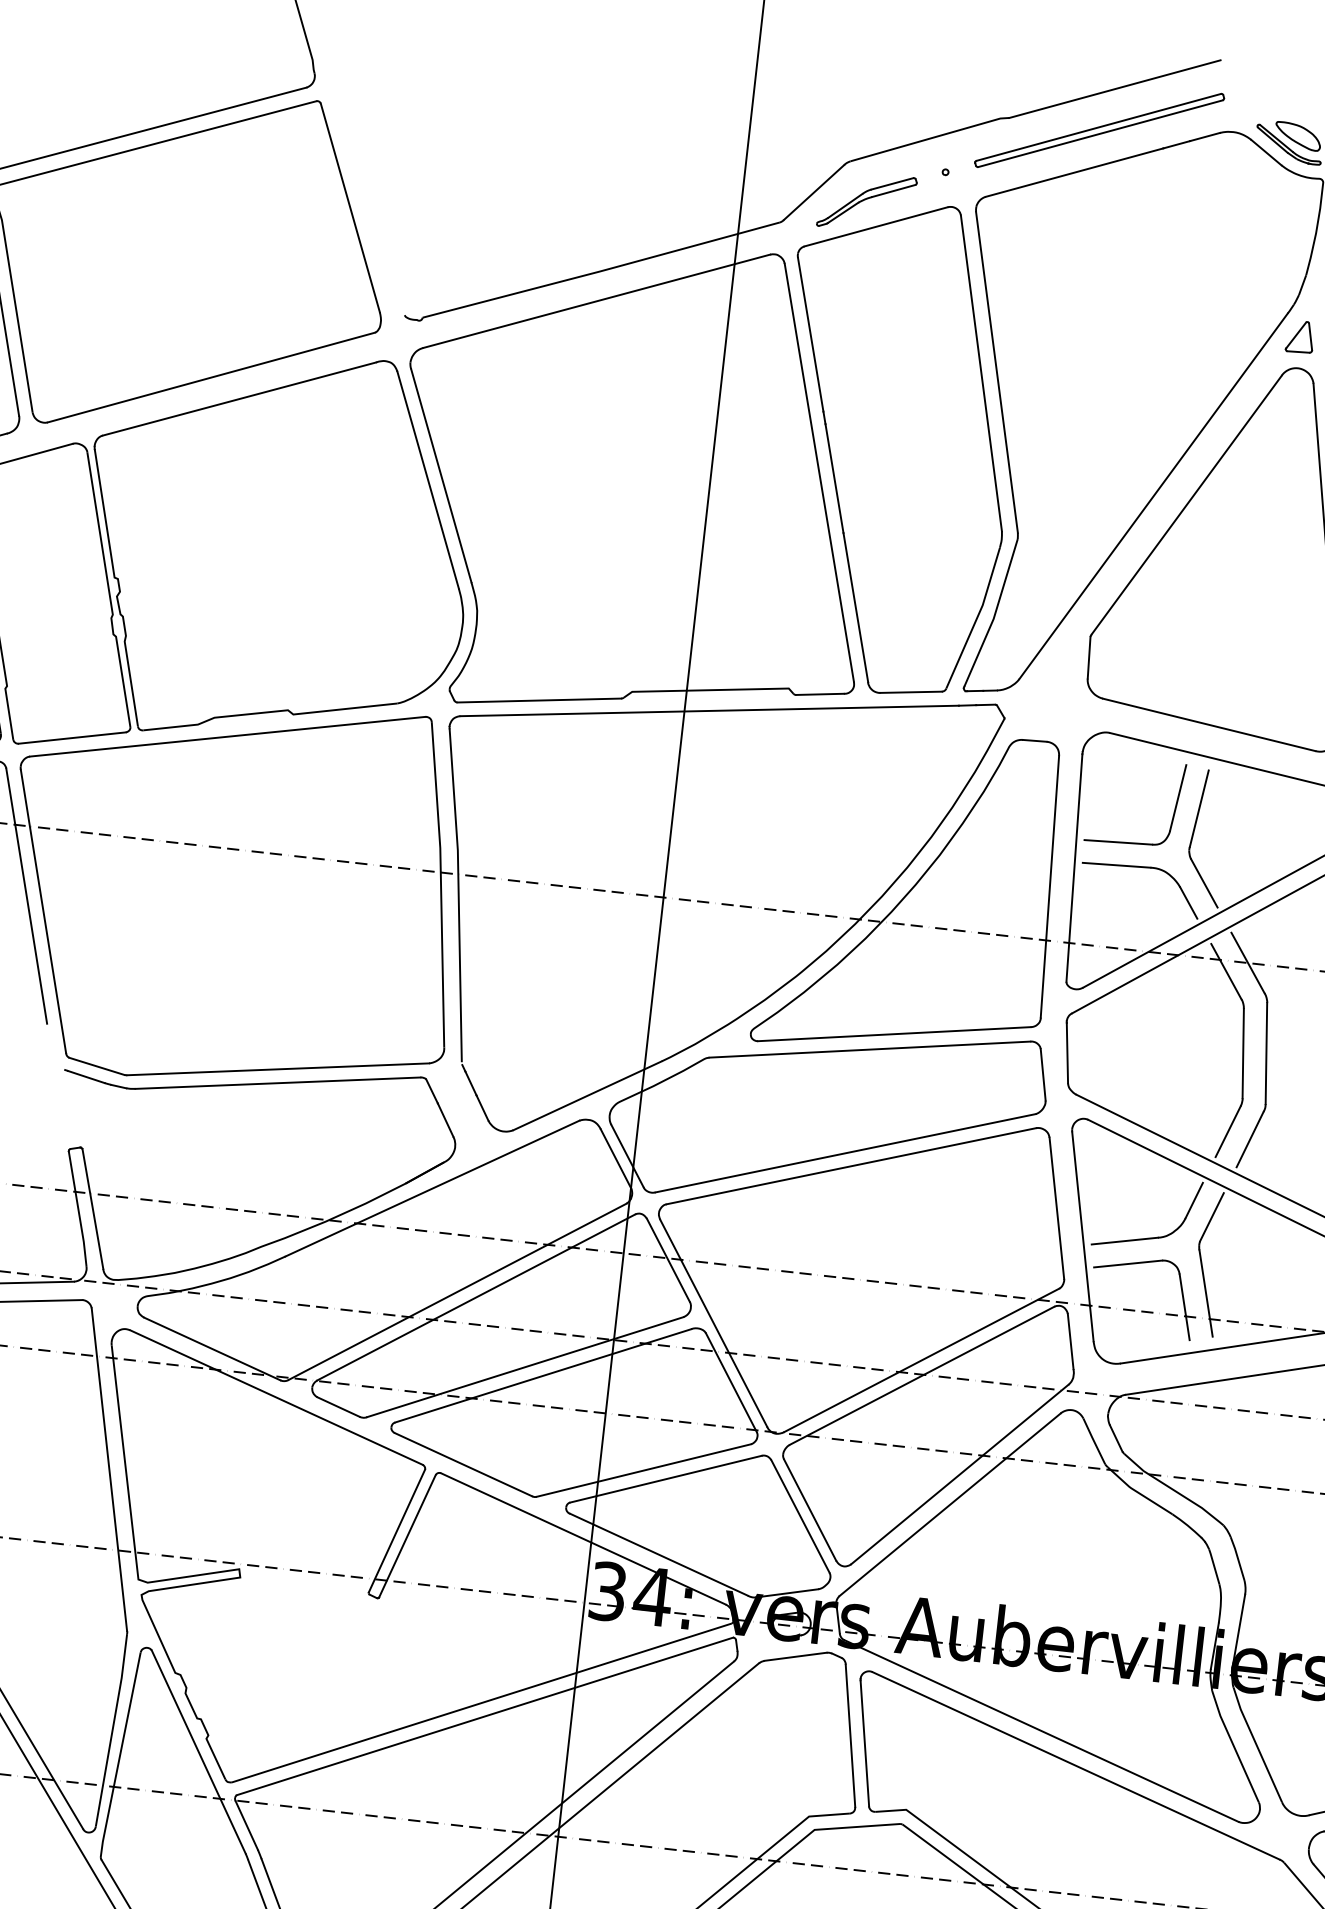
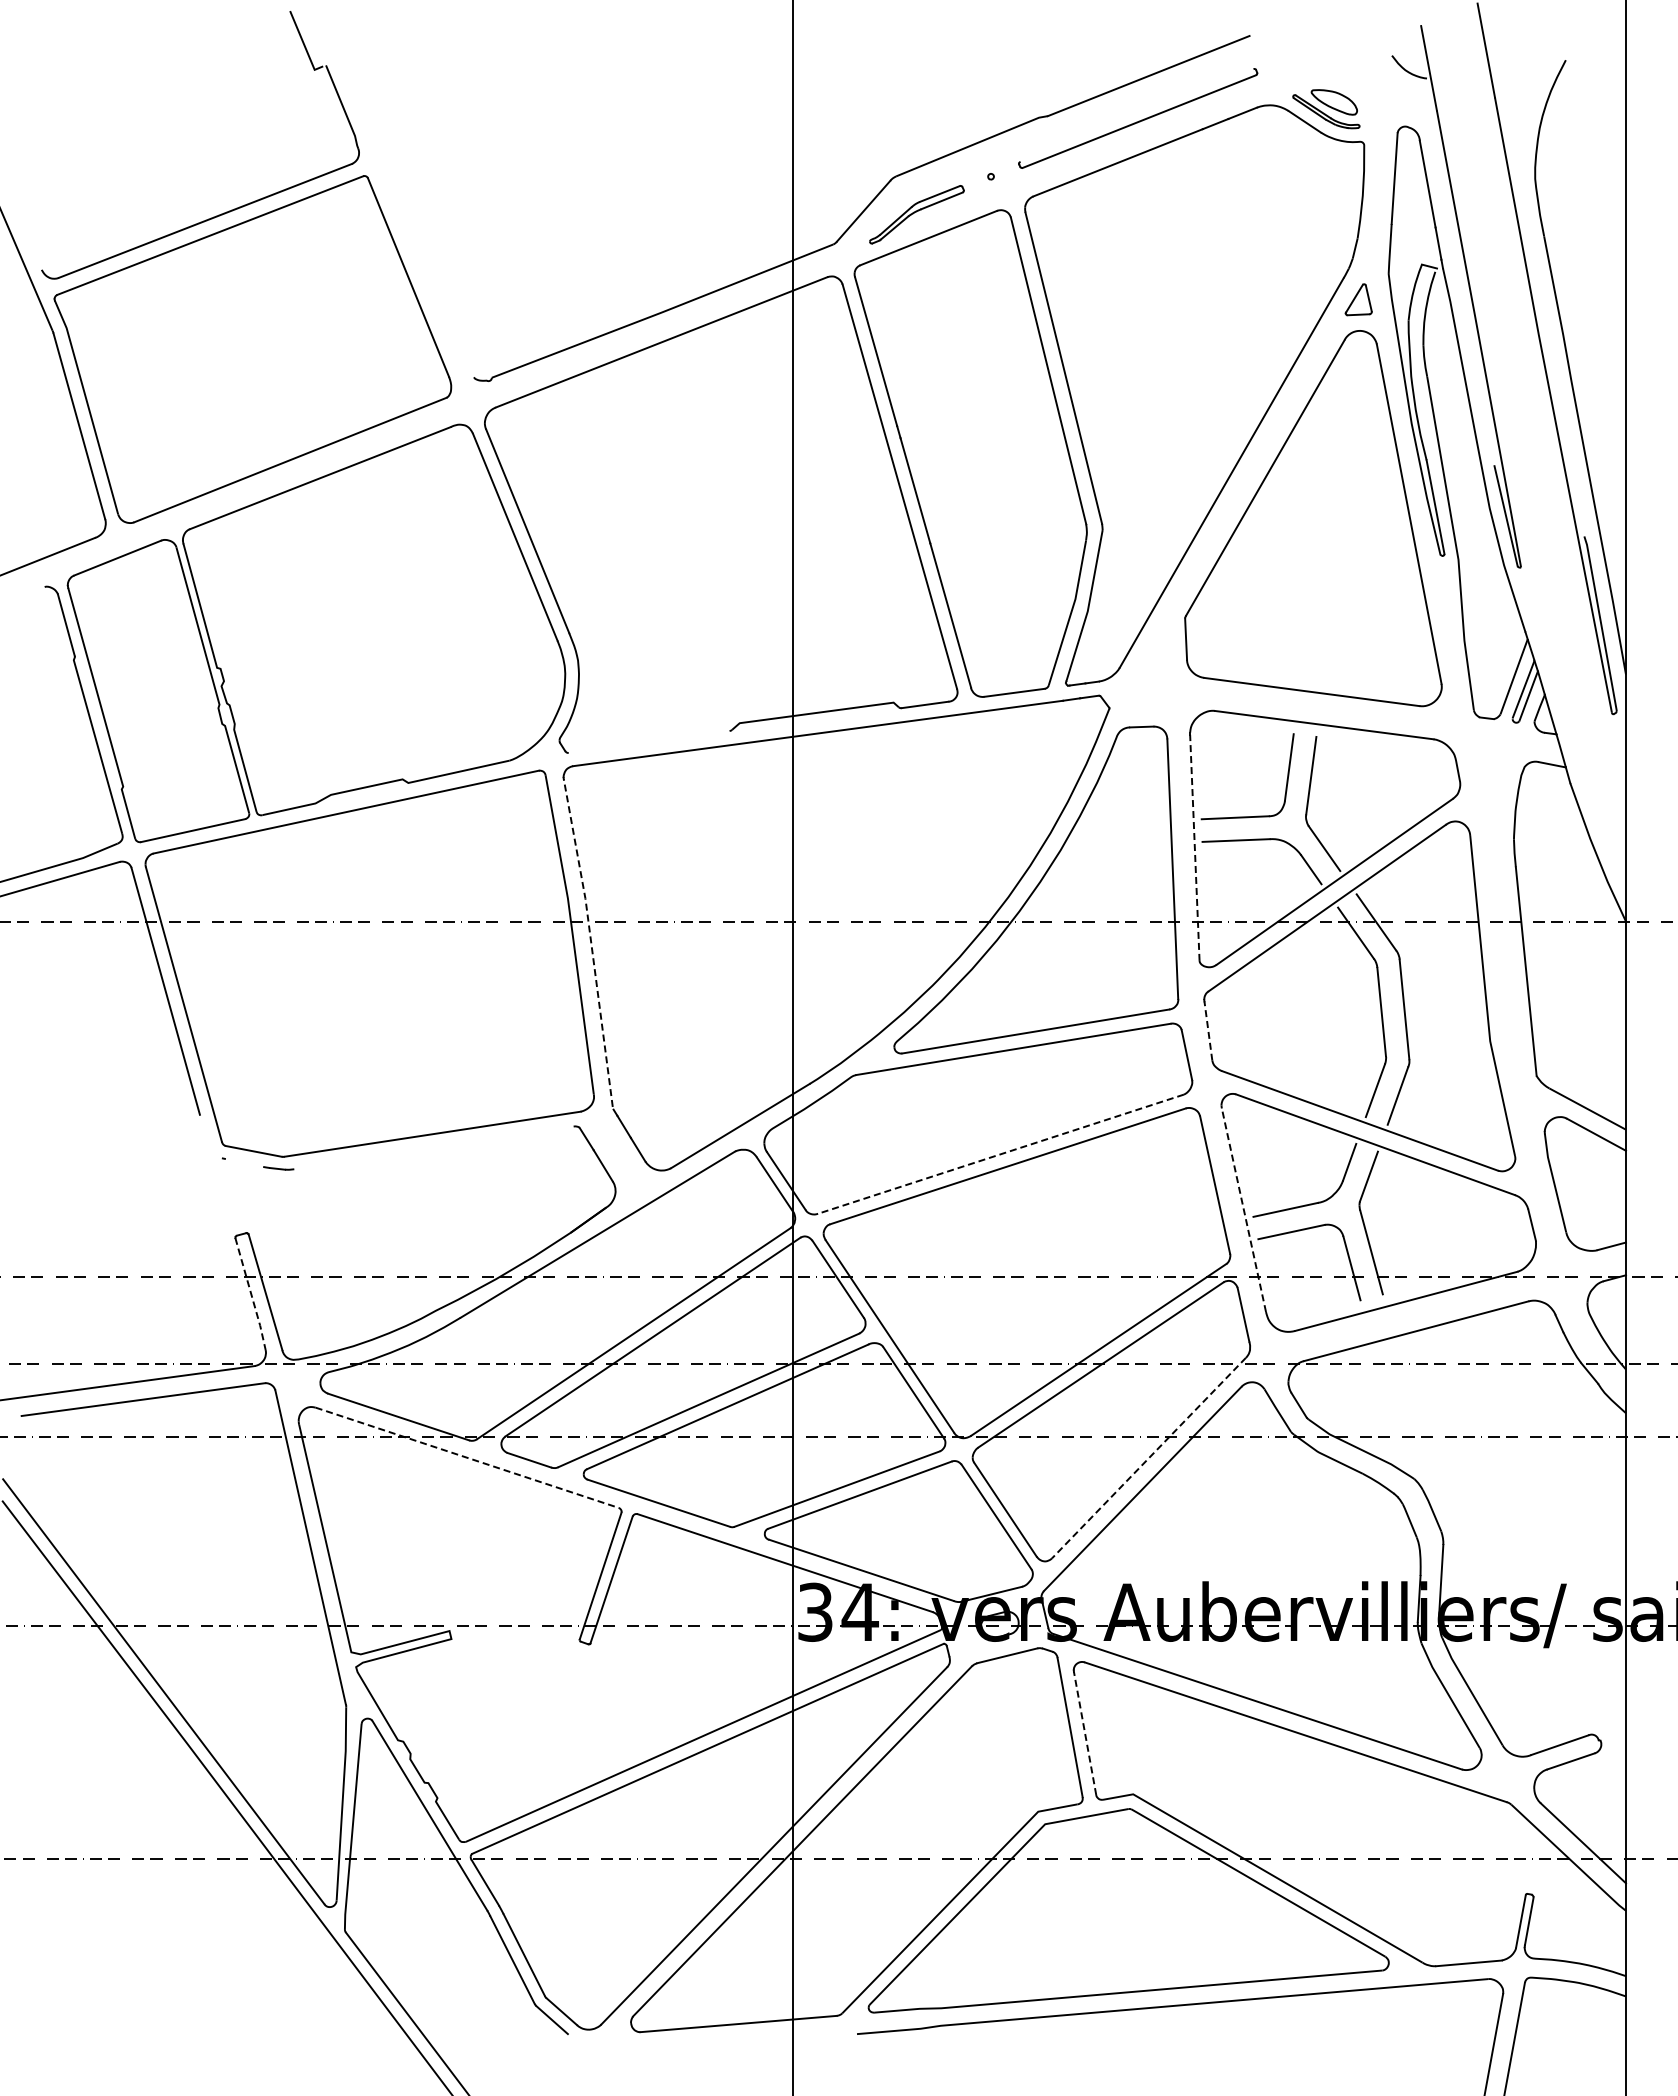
line: (1098, 127) -> (1136, 115), removed
line: (538, 700) -> (648, 742), removed
line: (1074, 867) -> (1194, 847), solid -> dashed
line: (458, 895) -> (591, 942), solid -> dashed
line: (1067, 1053) -> (1208, 1031), solid -> dashed
line: (86, 1076) -> (244, 1162), removed
line: (277, 1082) -> (433, 1147), removed
line: (845, 1153) -> (1000, 1154), solid -> dashed
line: (78, 1209) -> (251, 1294), solid -> dashed
line: (1082, 1235) -> (1243, 1209), solid -> dashed
line: (276, 1397) -> (467, 1457), solid -> dashed
line: (959, 1474) -> (1148, 1458), solid -> dashed
line: (865, 1743) -> (1085, 1733), solid -> dashed

